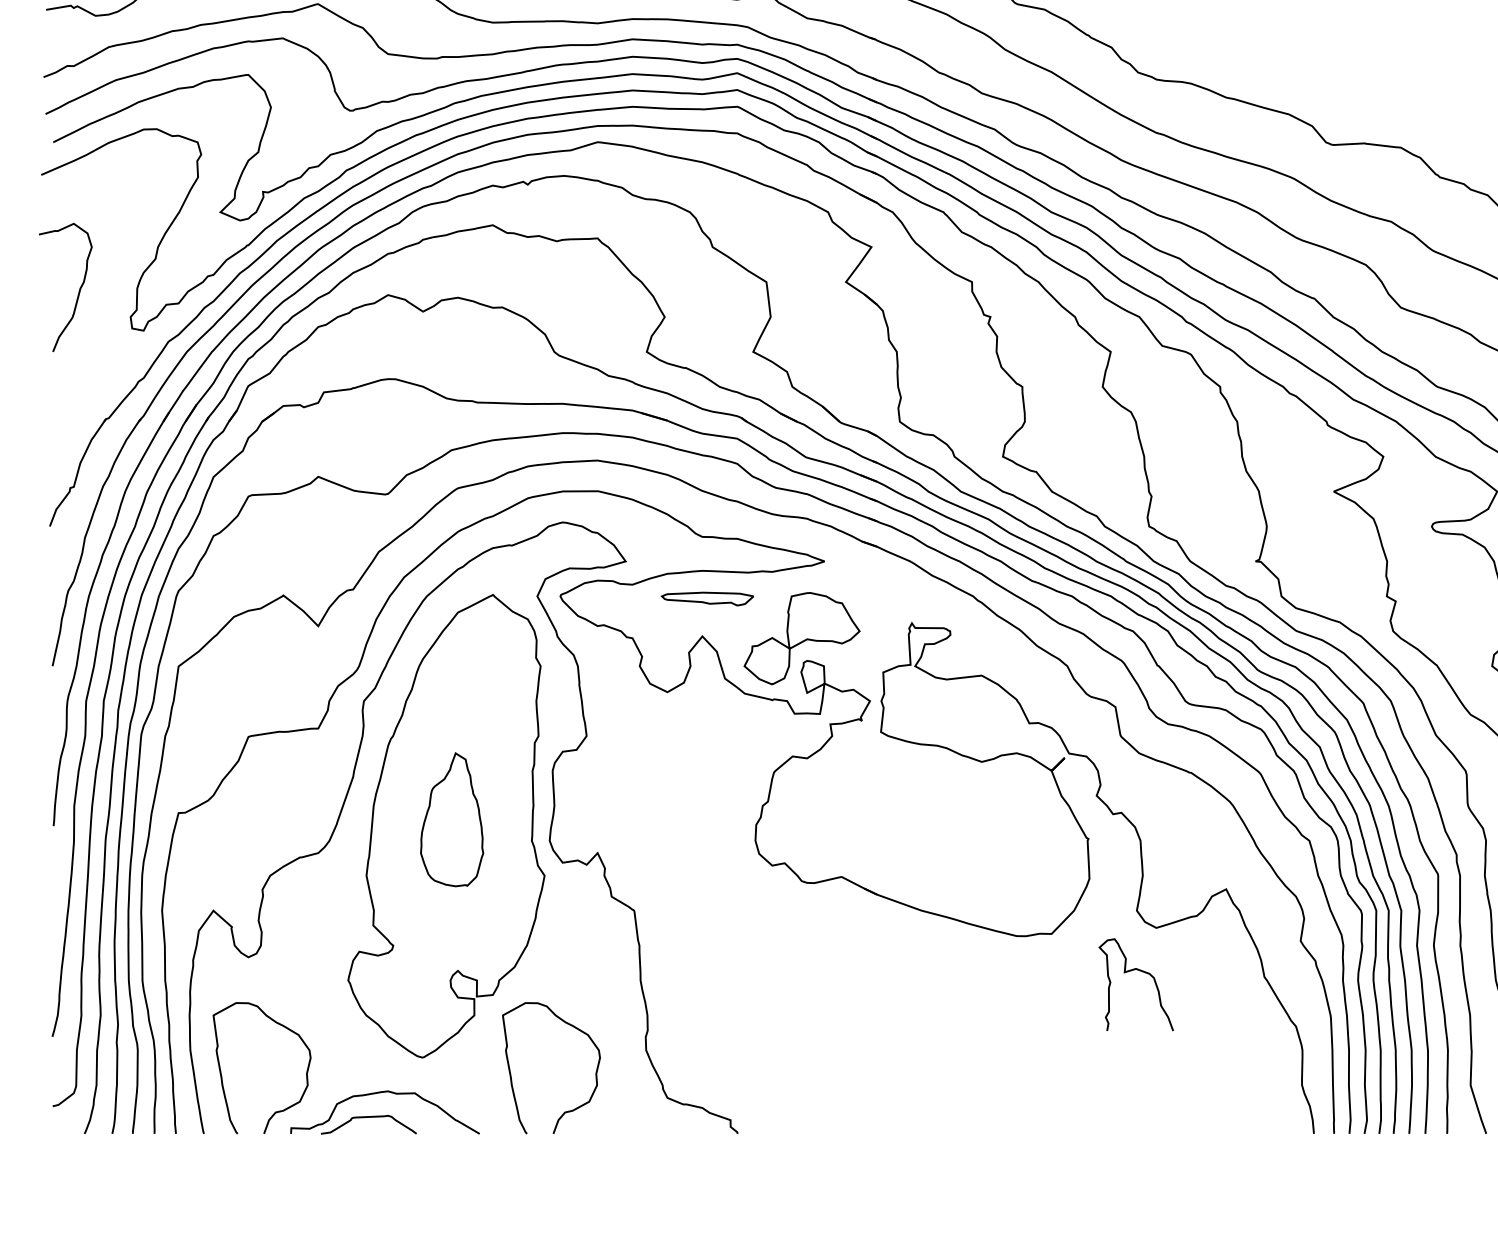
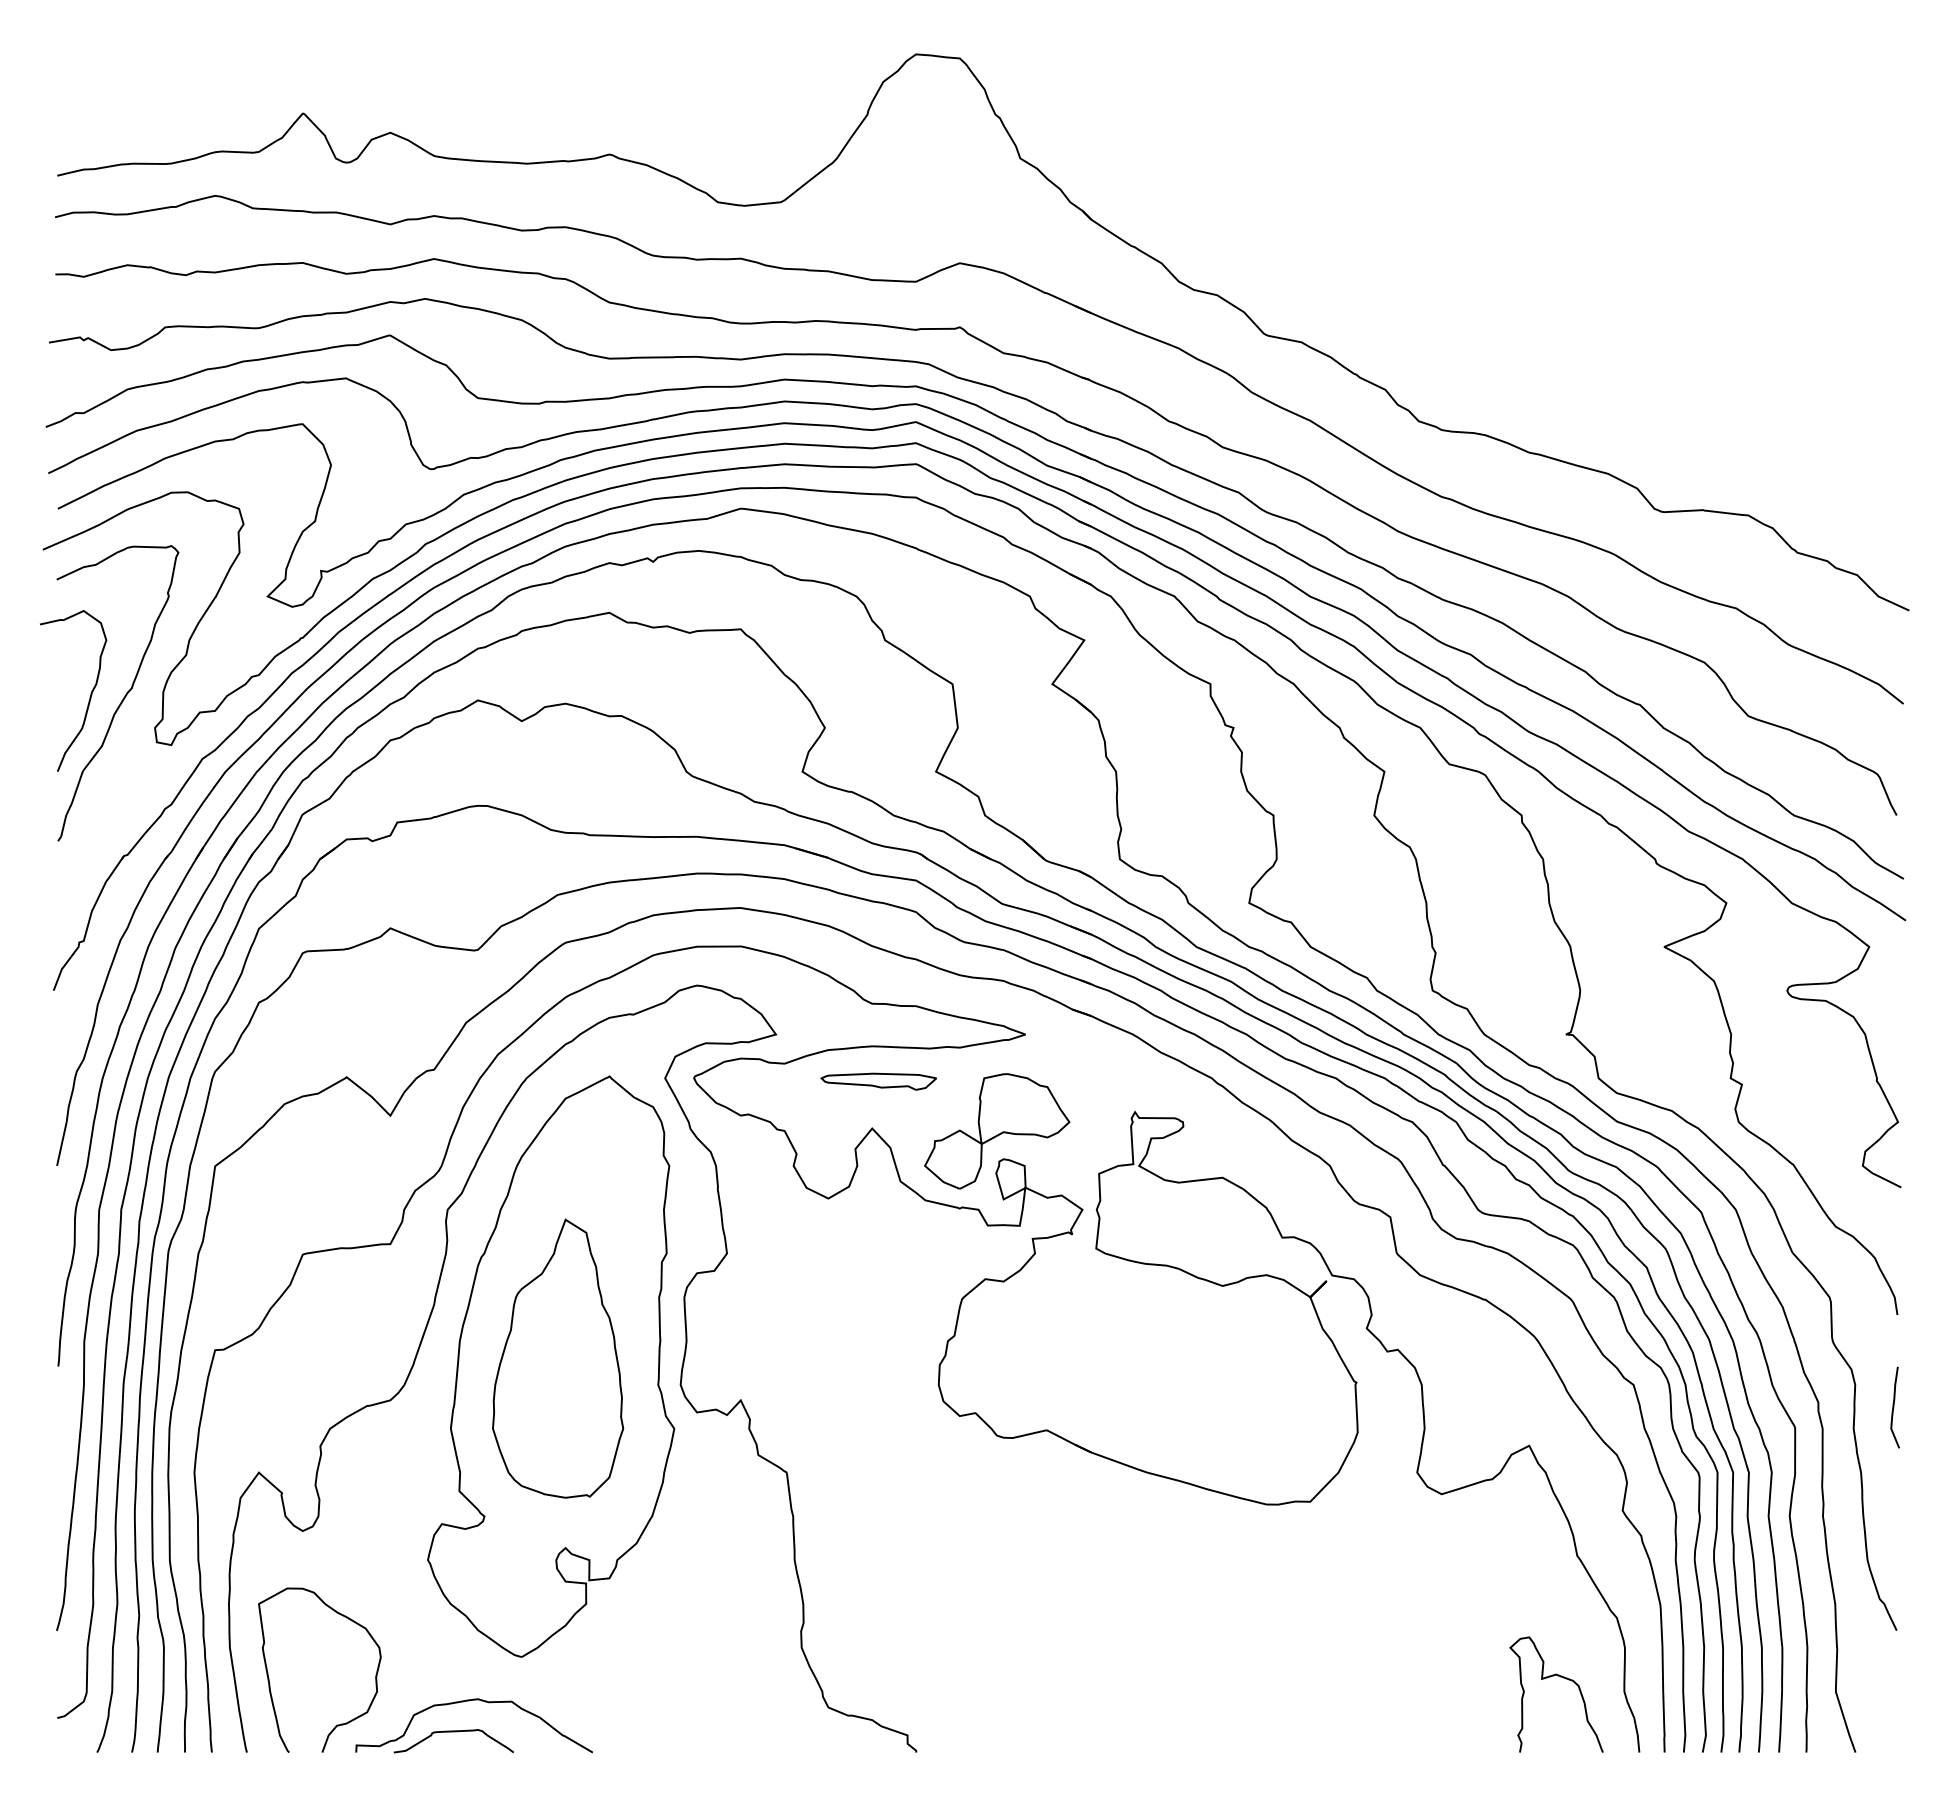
curve: (105, 292) -> (123, 697), added
part: (452, 819) -> (558, 1358), size x1.67
curve: (1139, 971) -> (1560, 1677), moved
curve: (511, 1074) -> (632, 1678), removed

